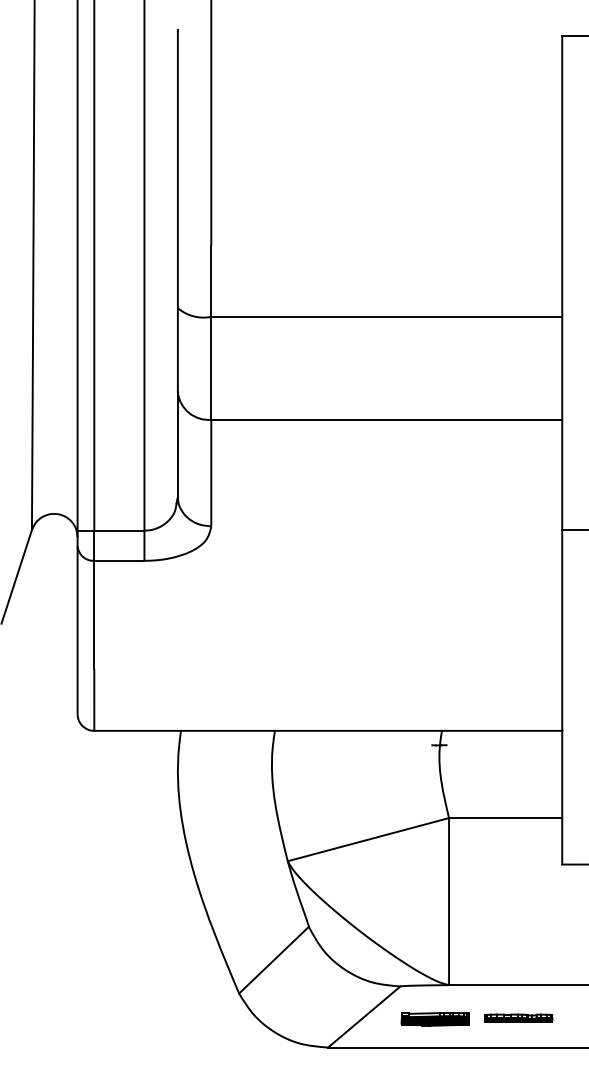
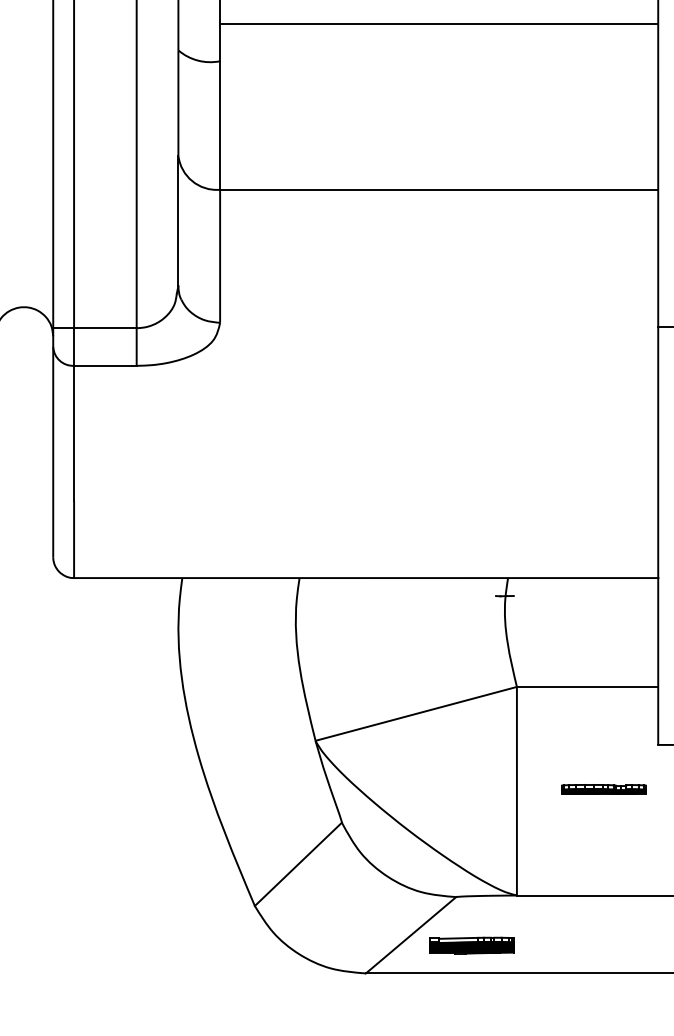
line: (386, 316) -> (438, 23), moved
part: (518, 1017) -> (603, 788), moved
part: (434, 1019) -> (471, 945), moved

